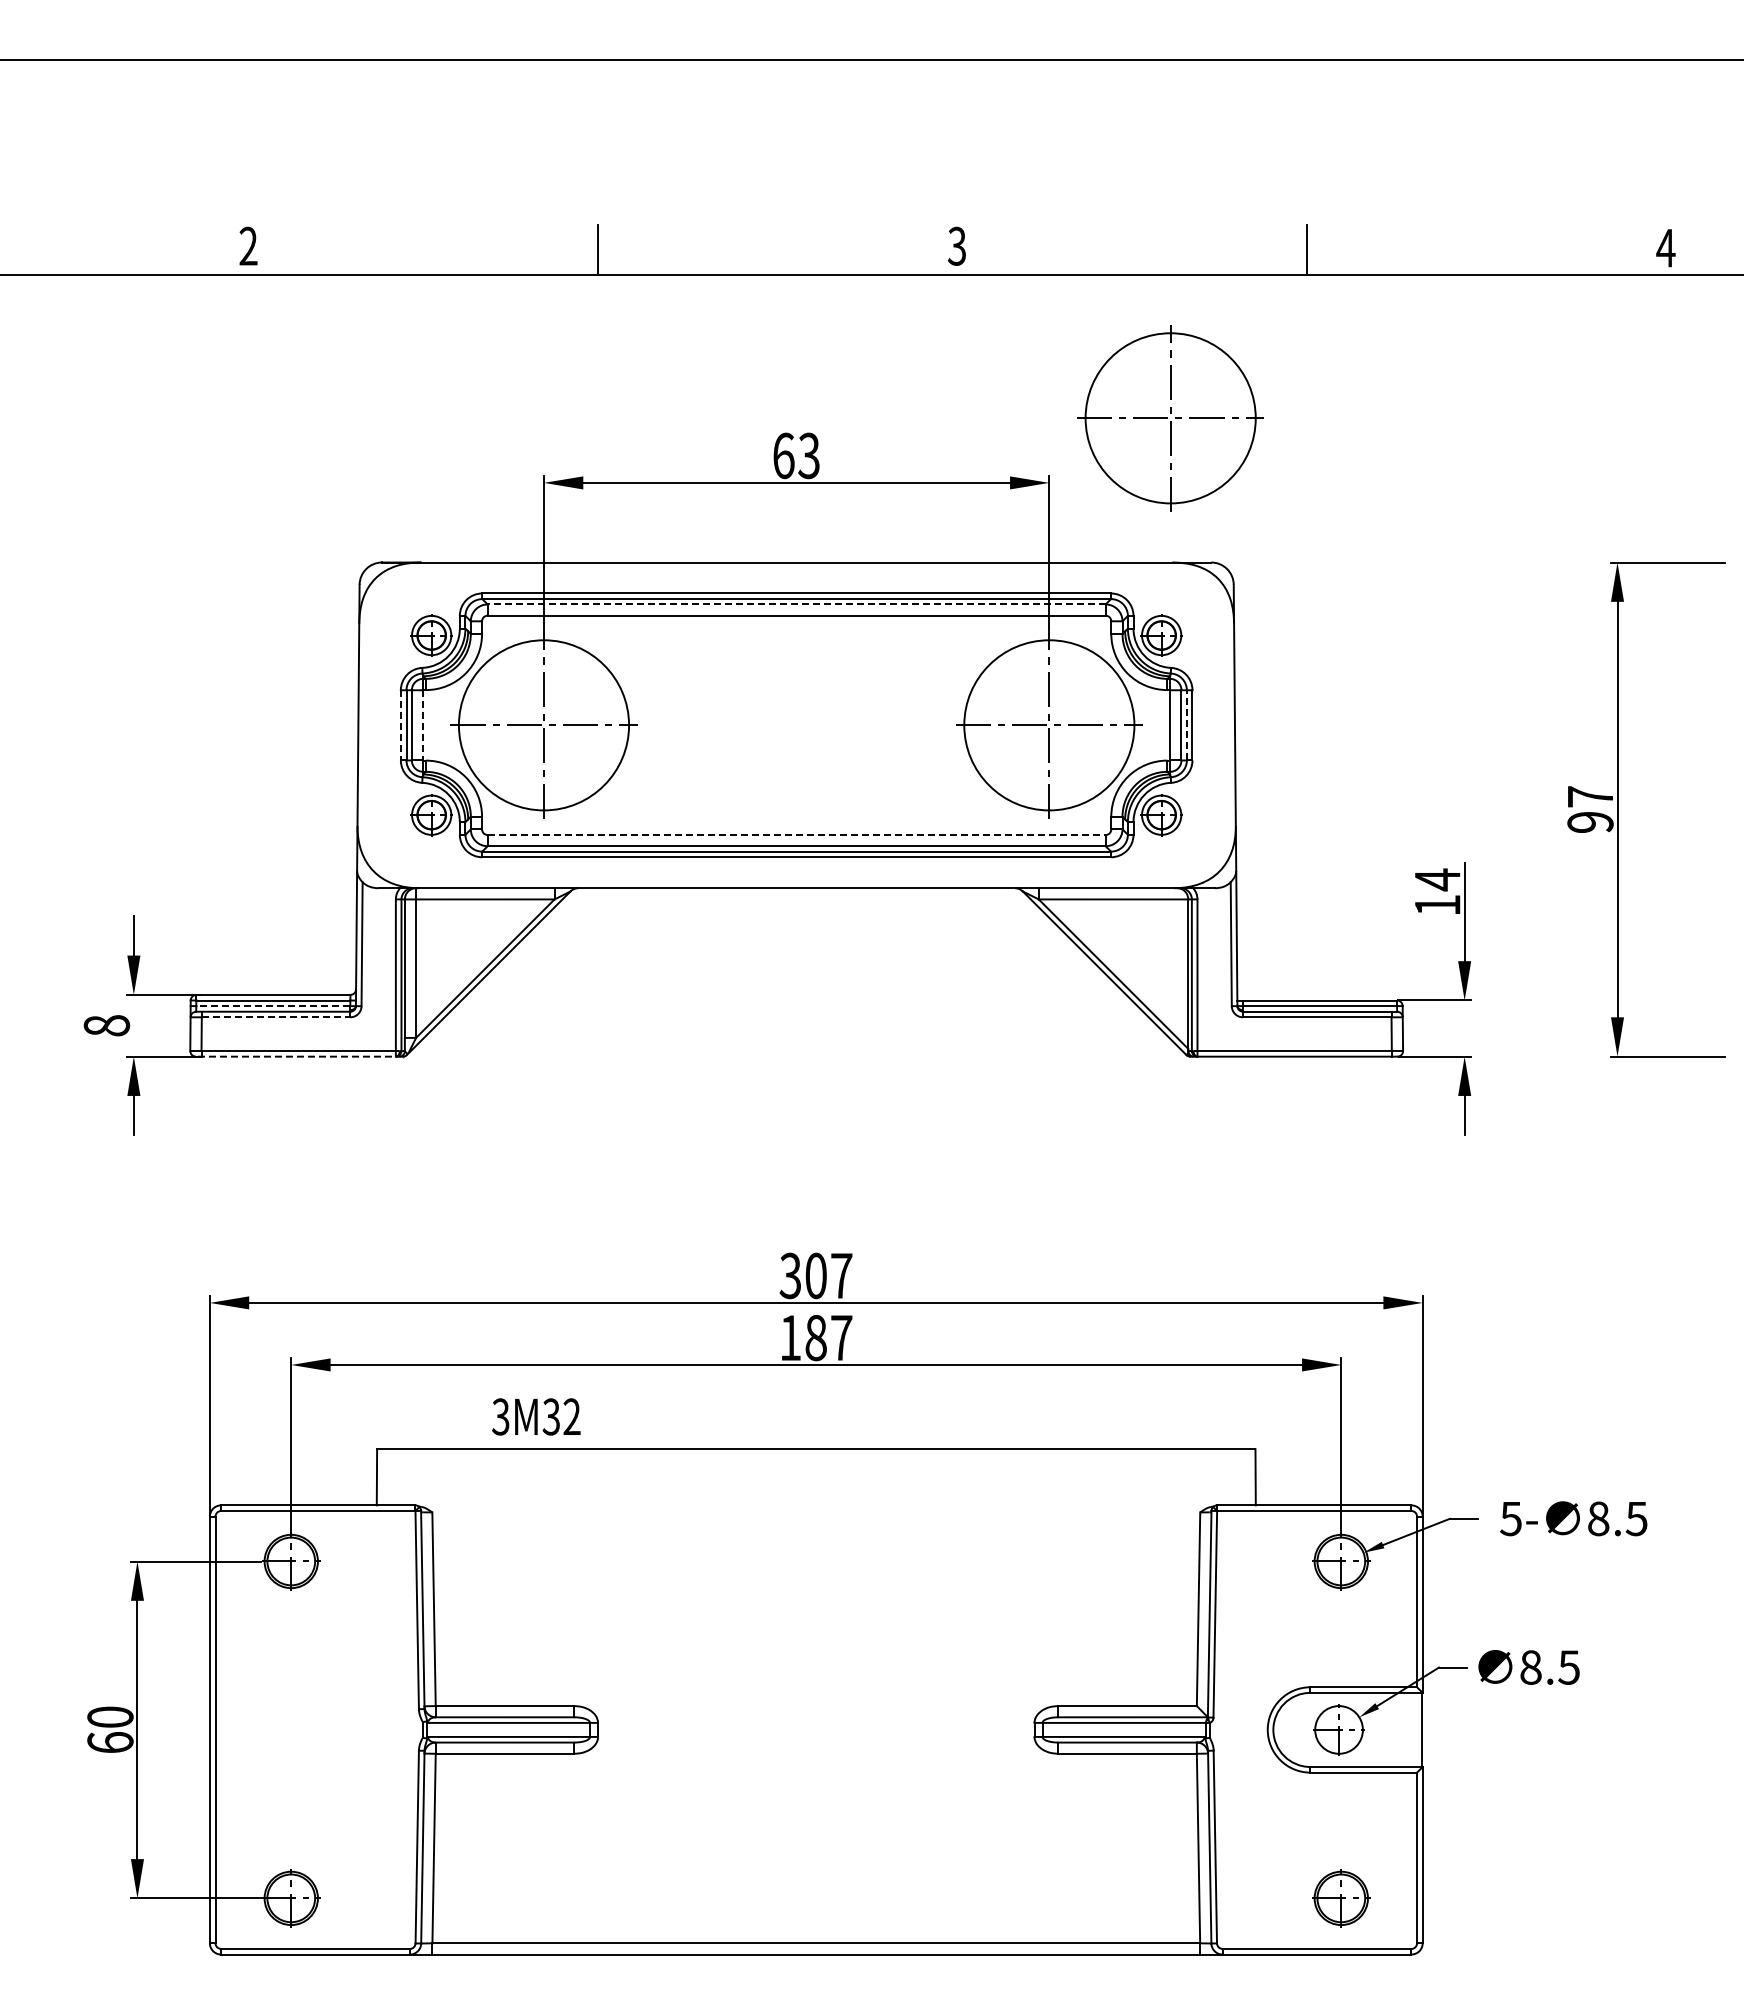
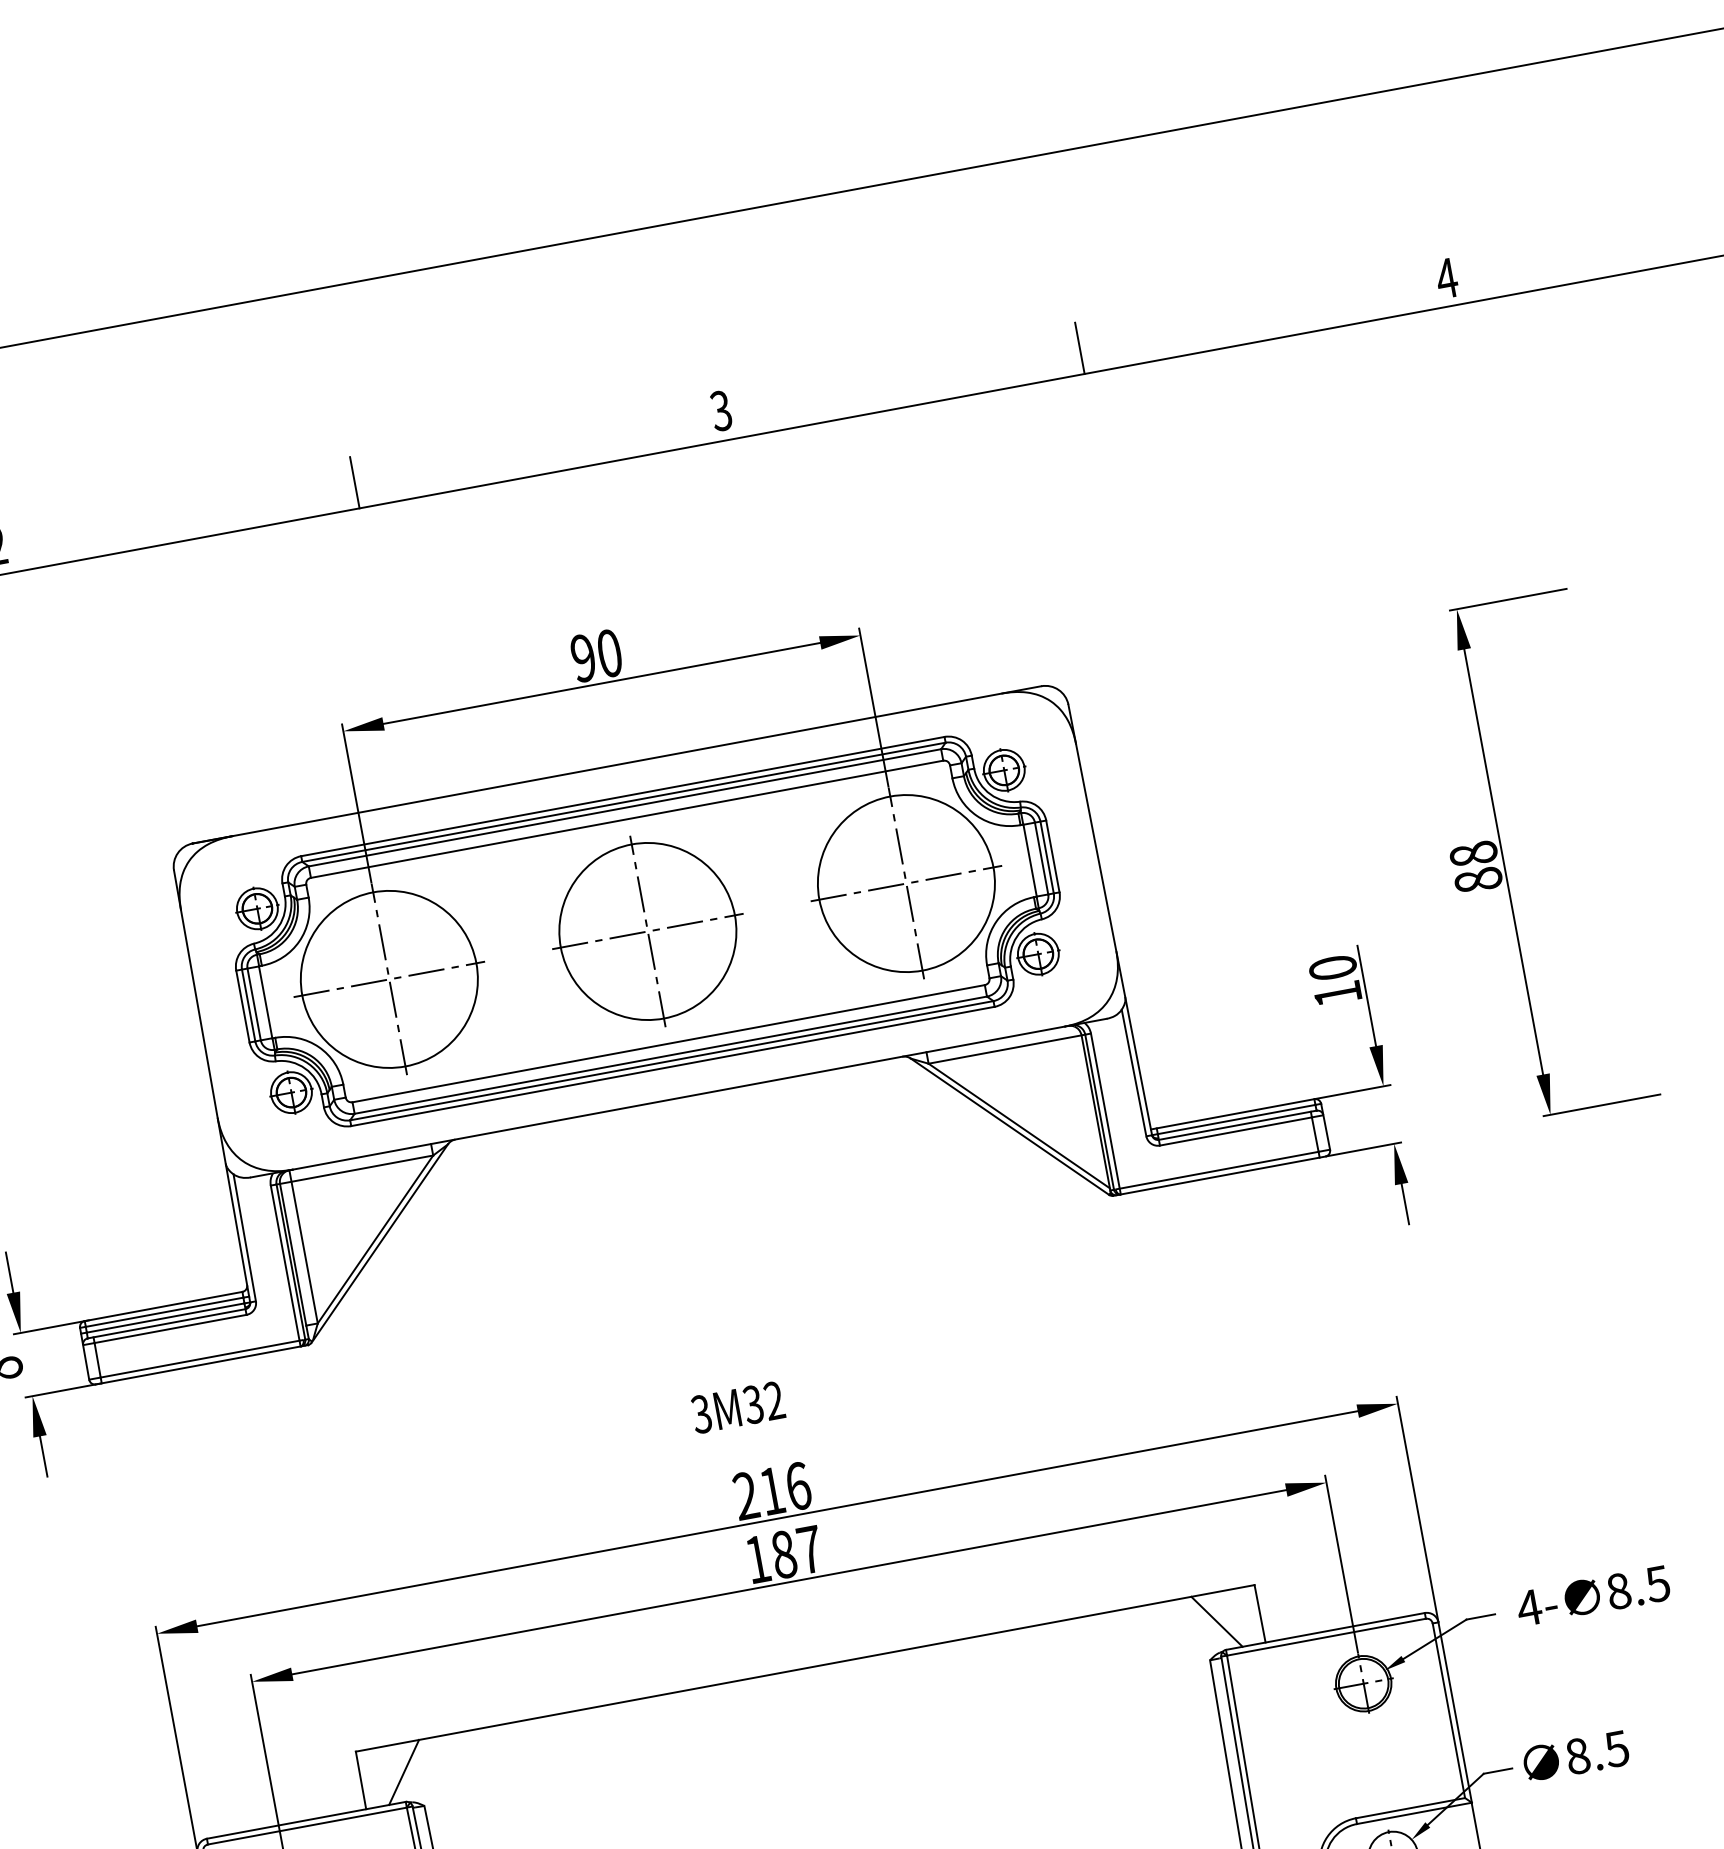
part: (1170, 418) -> (647, 931), moved
text: (796, 455) -> (596, 655), 63 -> 90
line: (796, 604) -> (624, 807), dashed -> solid
line: (1186, 724) -> (1046, 856), dashed -> solid
line: (400, 725) -> (242, 1006), dashed -> solid
line: (423, 725) -> (266, 1002), dashed -> solid
text: (1590, 809) -> (1476, 867), 97 -> 88
line: (796, 835) -> (668, 1044), dashed -> solid
text: (1437, 879) -> (1332, 967), 14 -> 10
line: (272, 1006) -> (164, 1318), dashed -> solid
line: (276, 1017) -> (171, 1329), dashed -> solid
line: (299, 1056) -> (201, 1364), dashed -> solid
text: (815, 1275) -> (771, 1490), 307 -> 216
text: (536, 1416) -> (737, 1407), moved
line: (418, 1477) -> (403, 1772), added
line: (1213, 1477) -> (1217, 1622), added
text: (1510, 1519) -> (1528, 1608), 5- -> 4-

